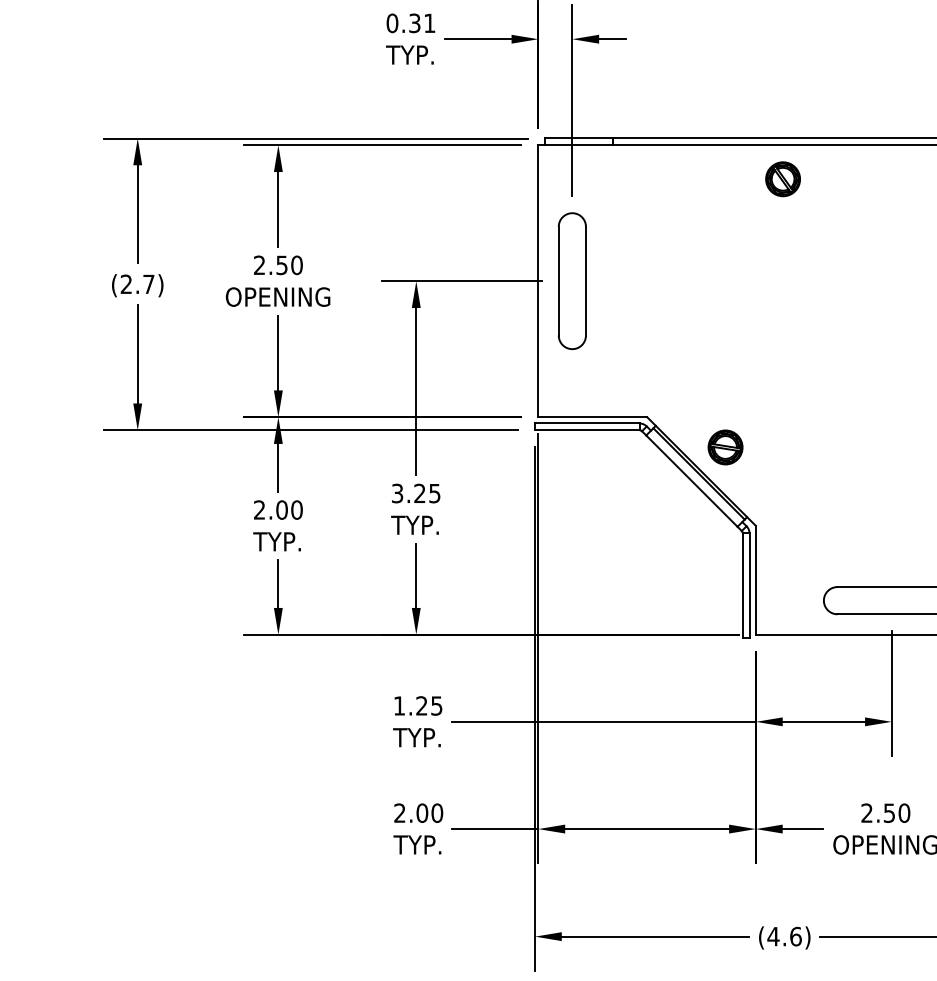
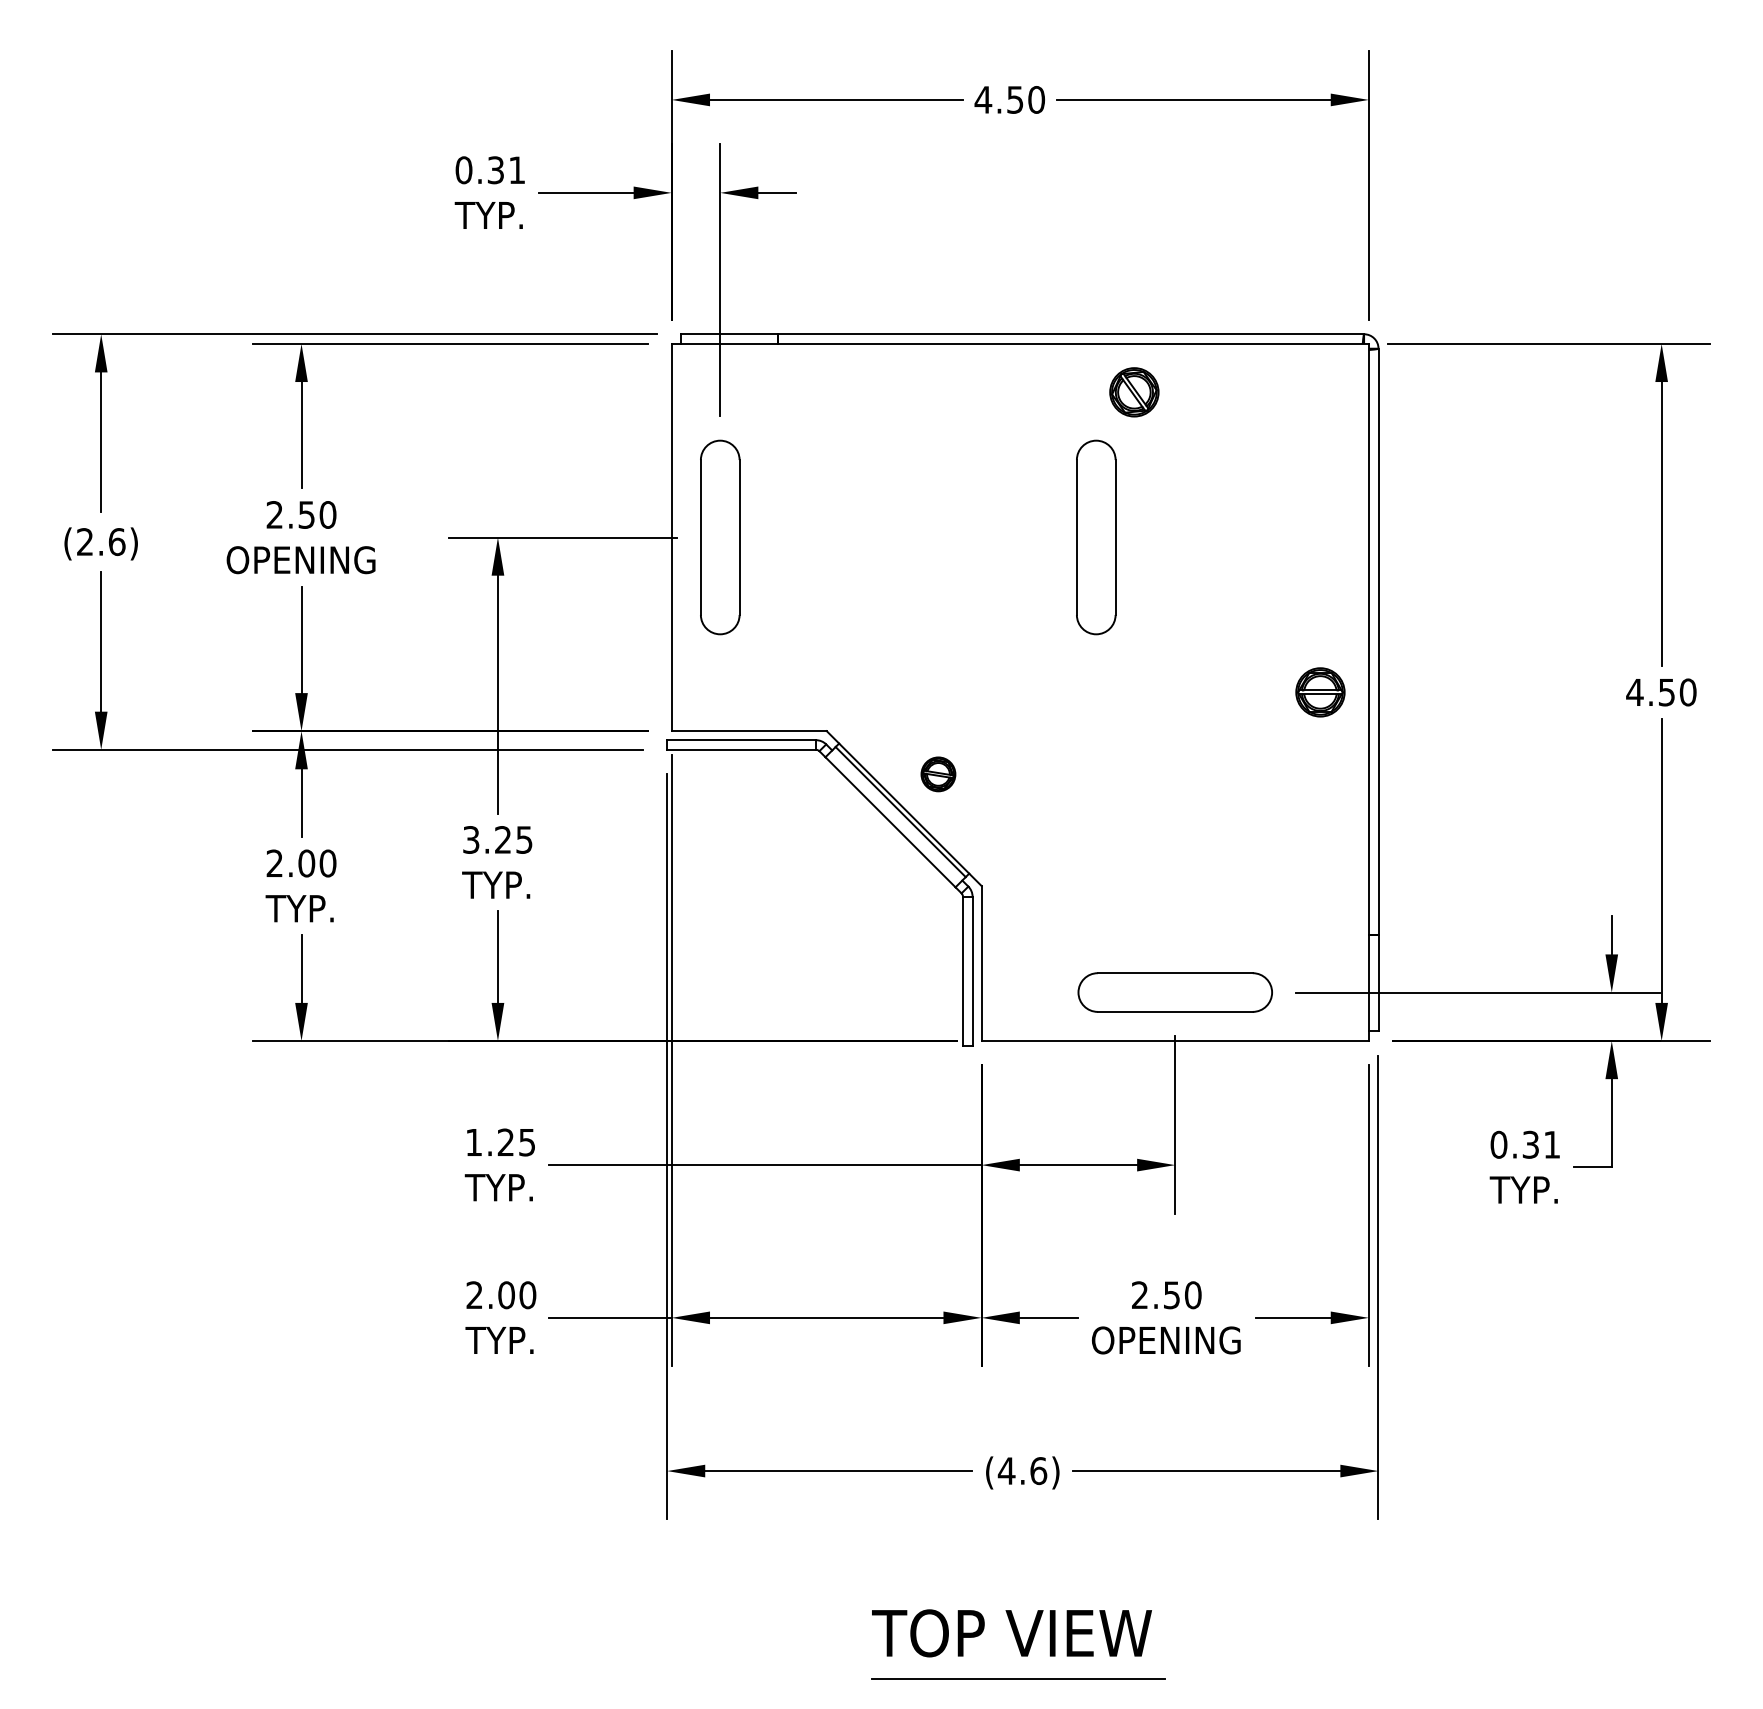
part: (783, 179) -> (1134, 392), moved
part: (836, 281) -> (1096, 537), added
text: (148, 284) -> (116, 542), (2.7) -> (2.6)
part: (725, 447) -> (938, 774), size x0.7

